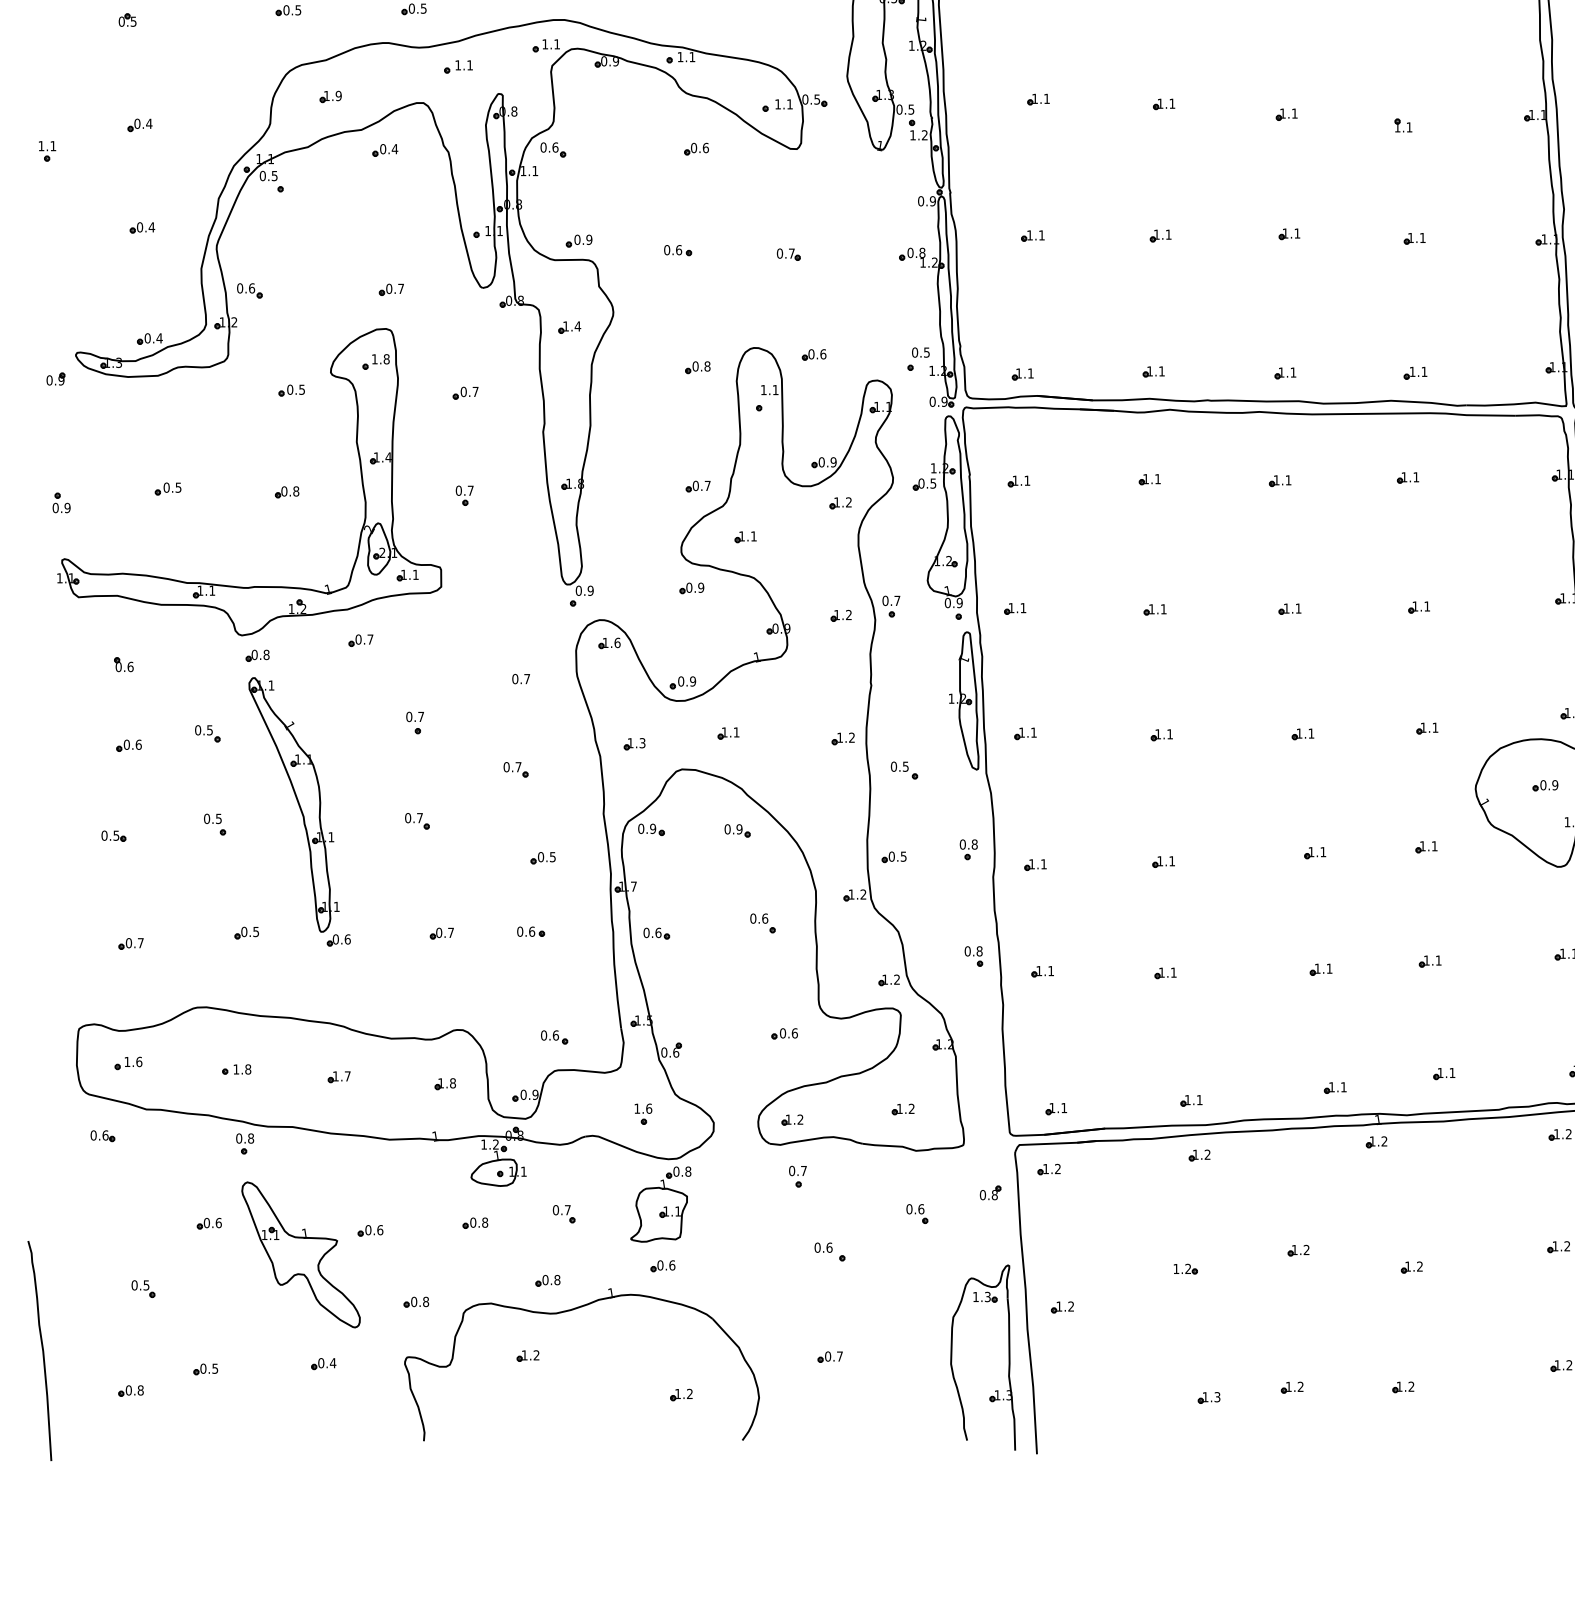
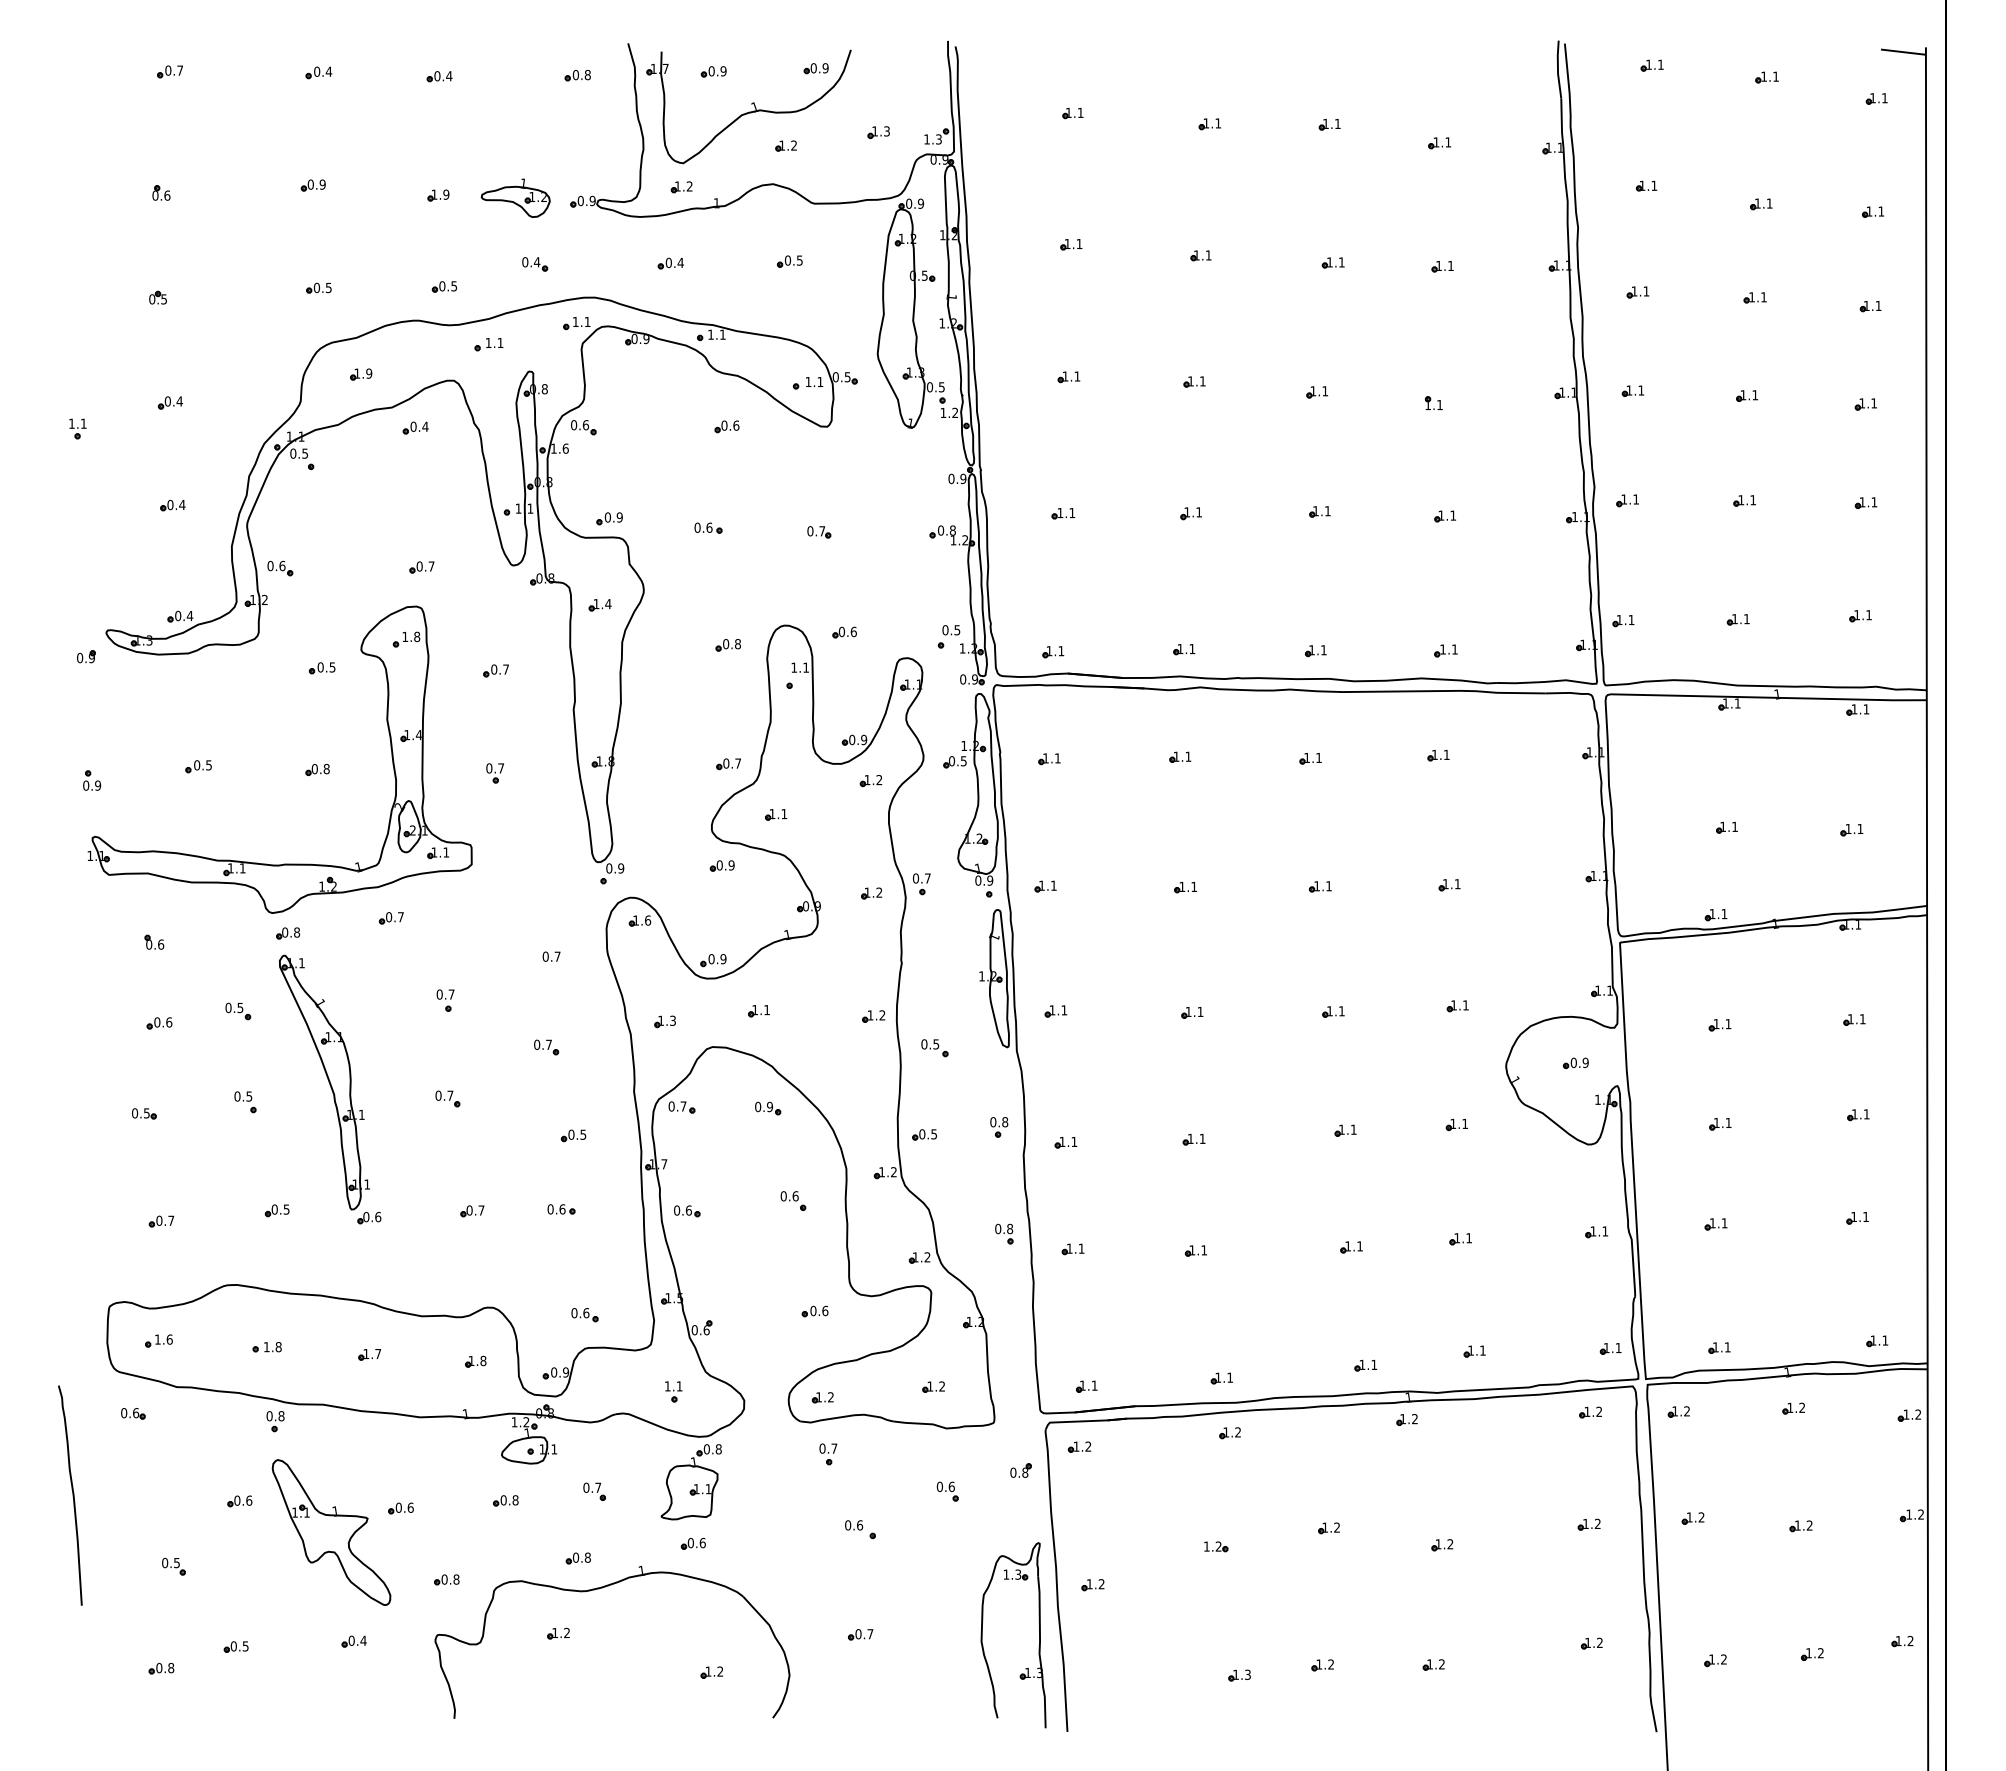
text: (535, 170) -> (565, 448), 1.1 -> 1.6
text: (653, 828) -> (683, 1106), 0.9 -> 0.7
text: (649, 1108) -> (679, 1386), 1.6 -> 1.1
curve: (42, 1350) -> (72, 1495), moved

